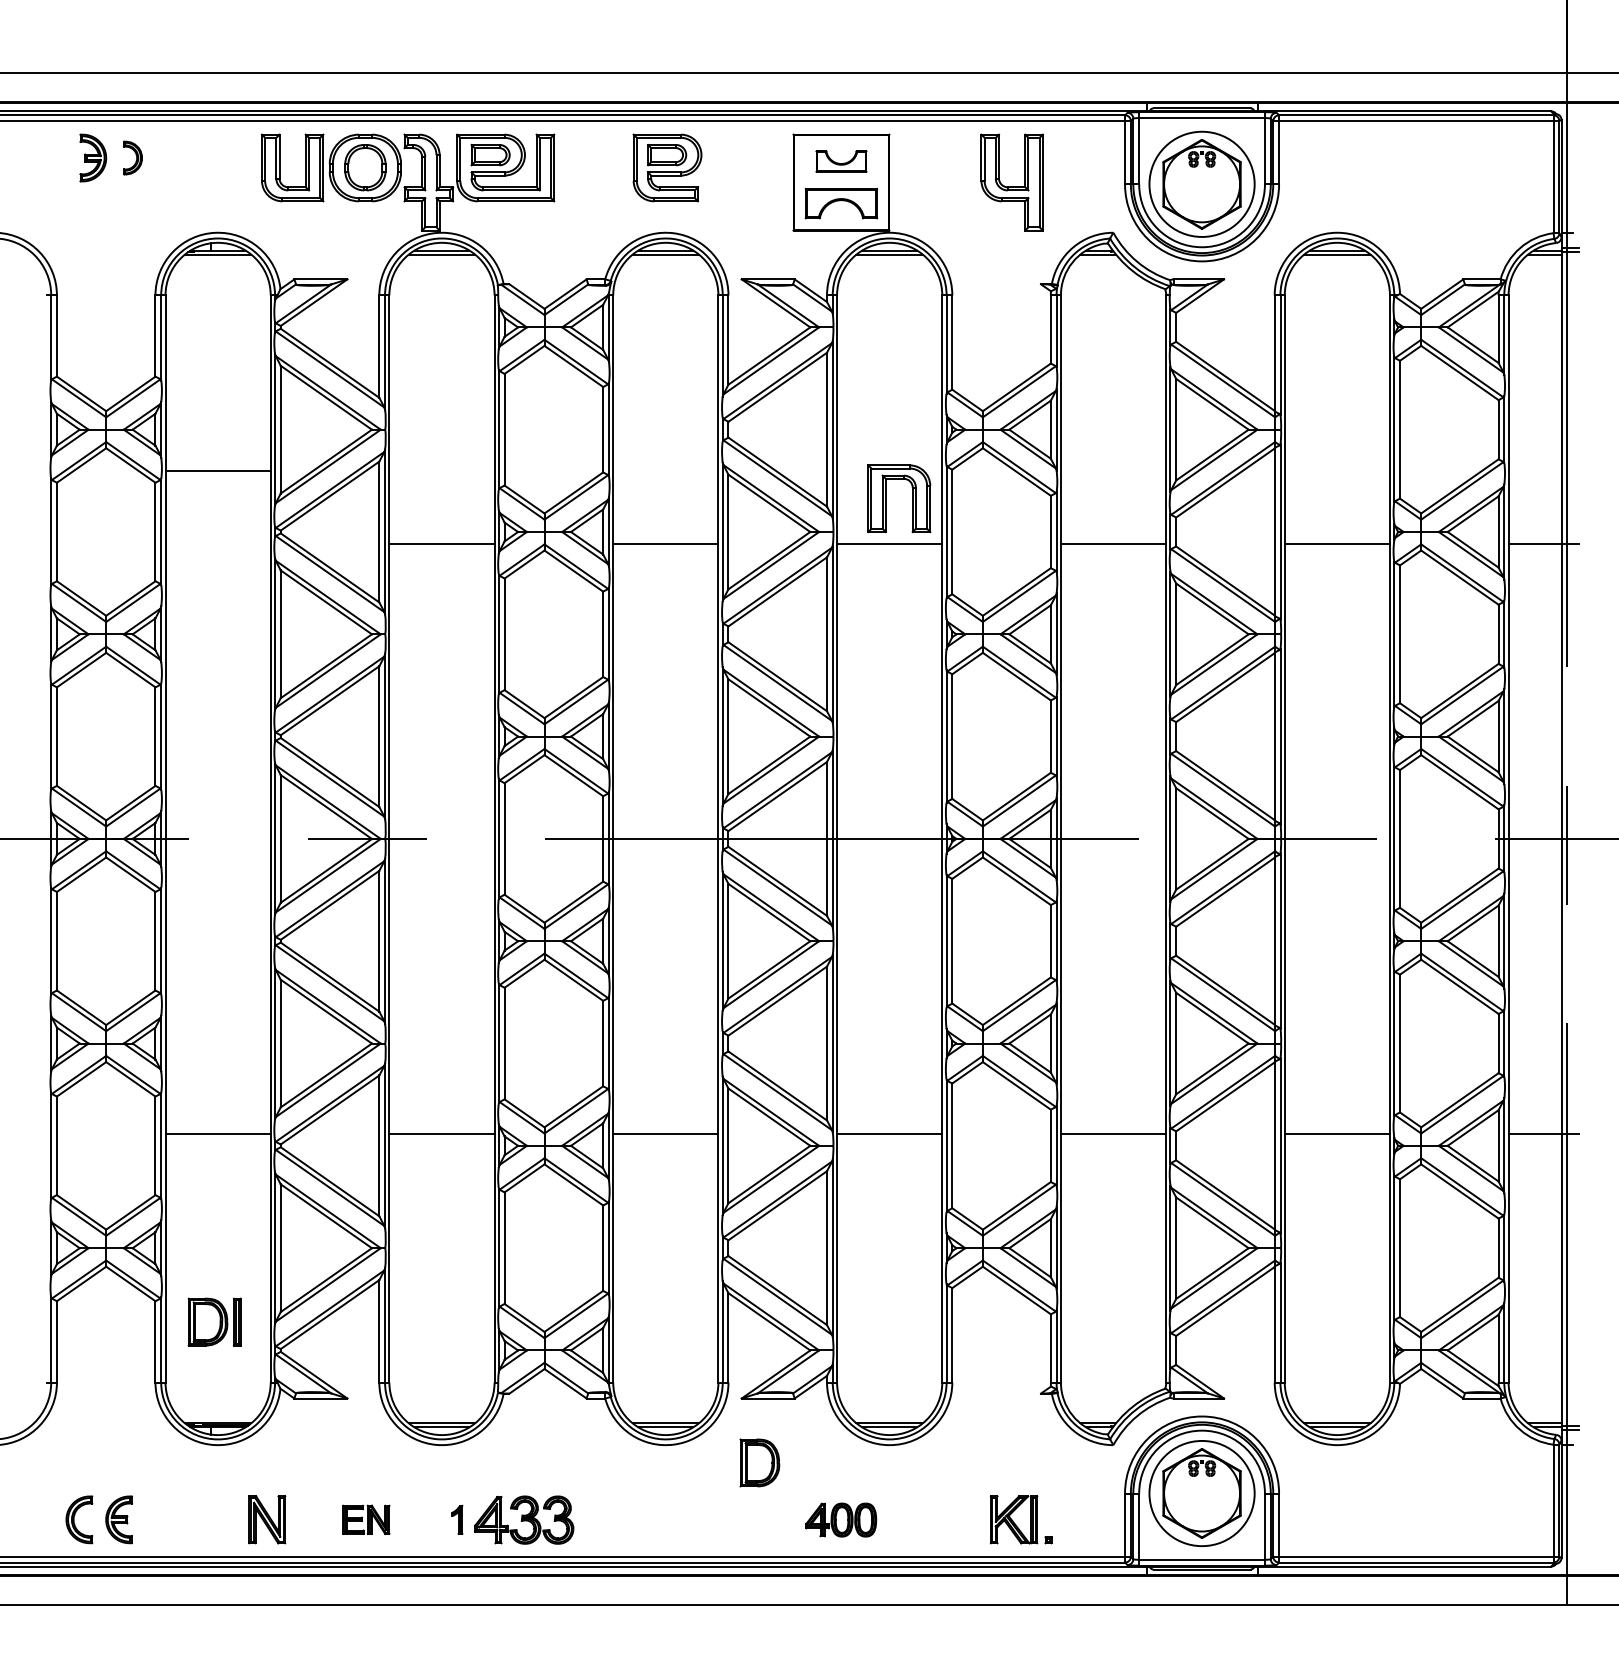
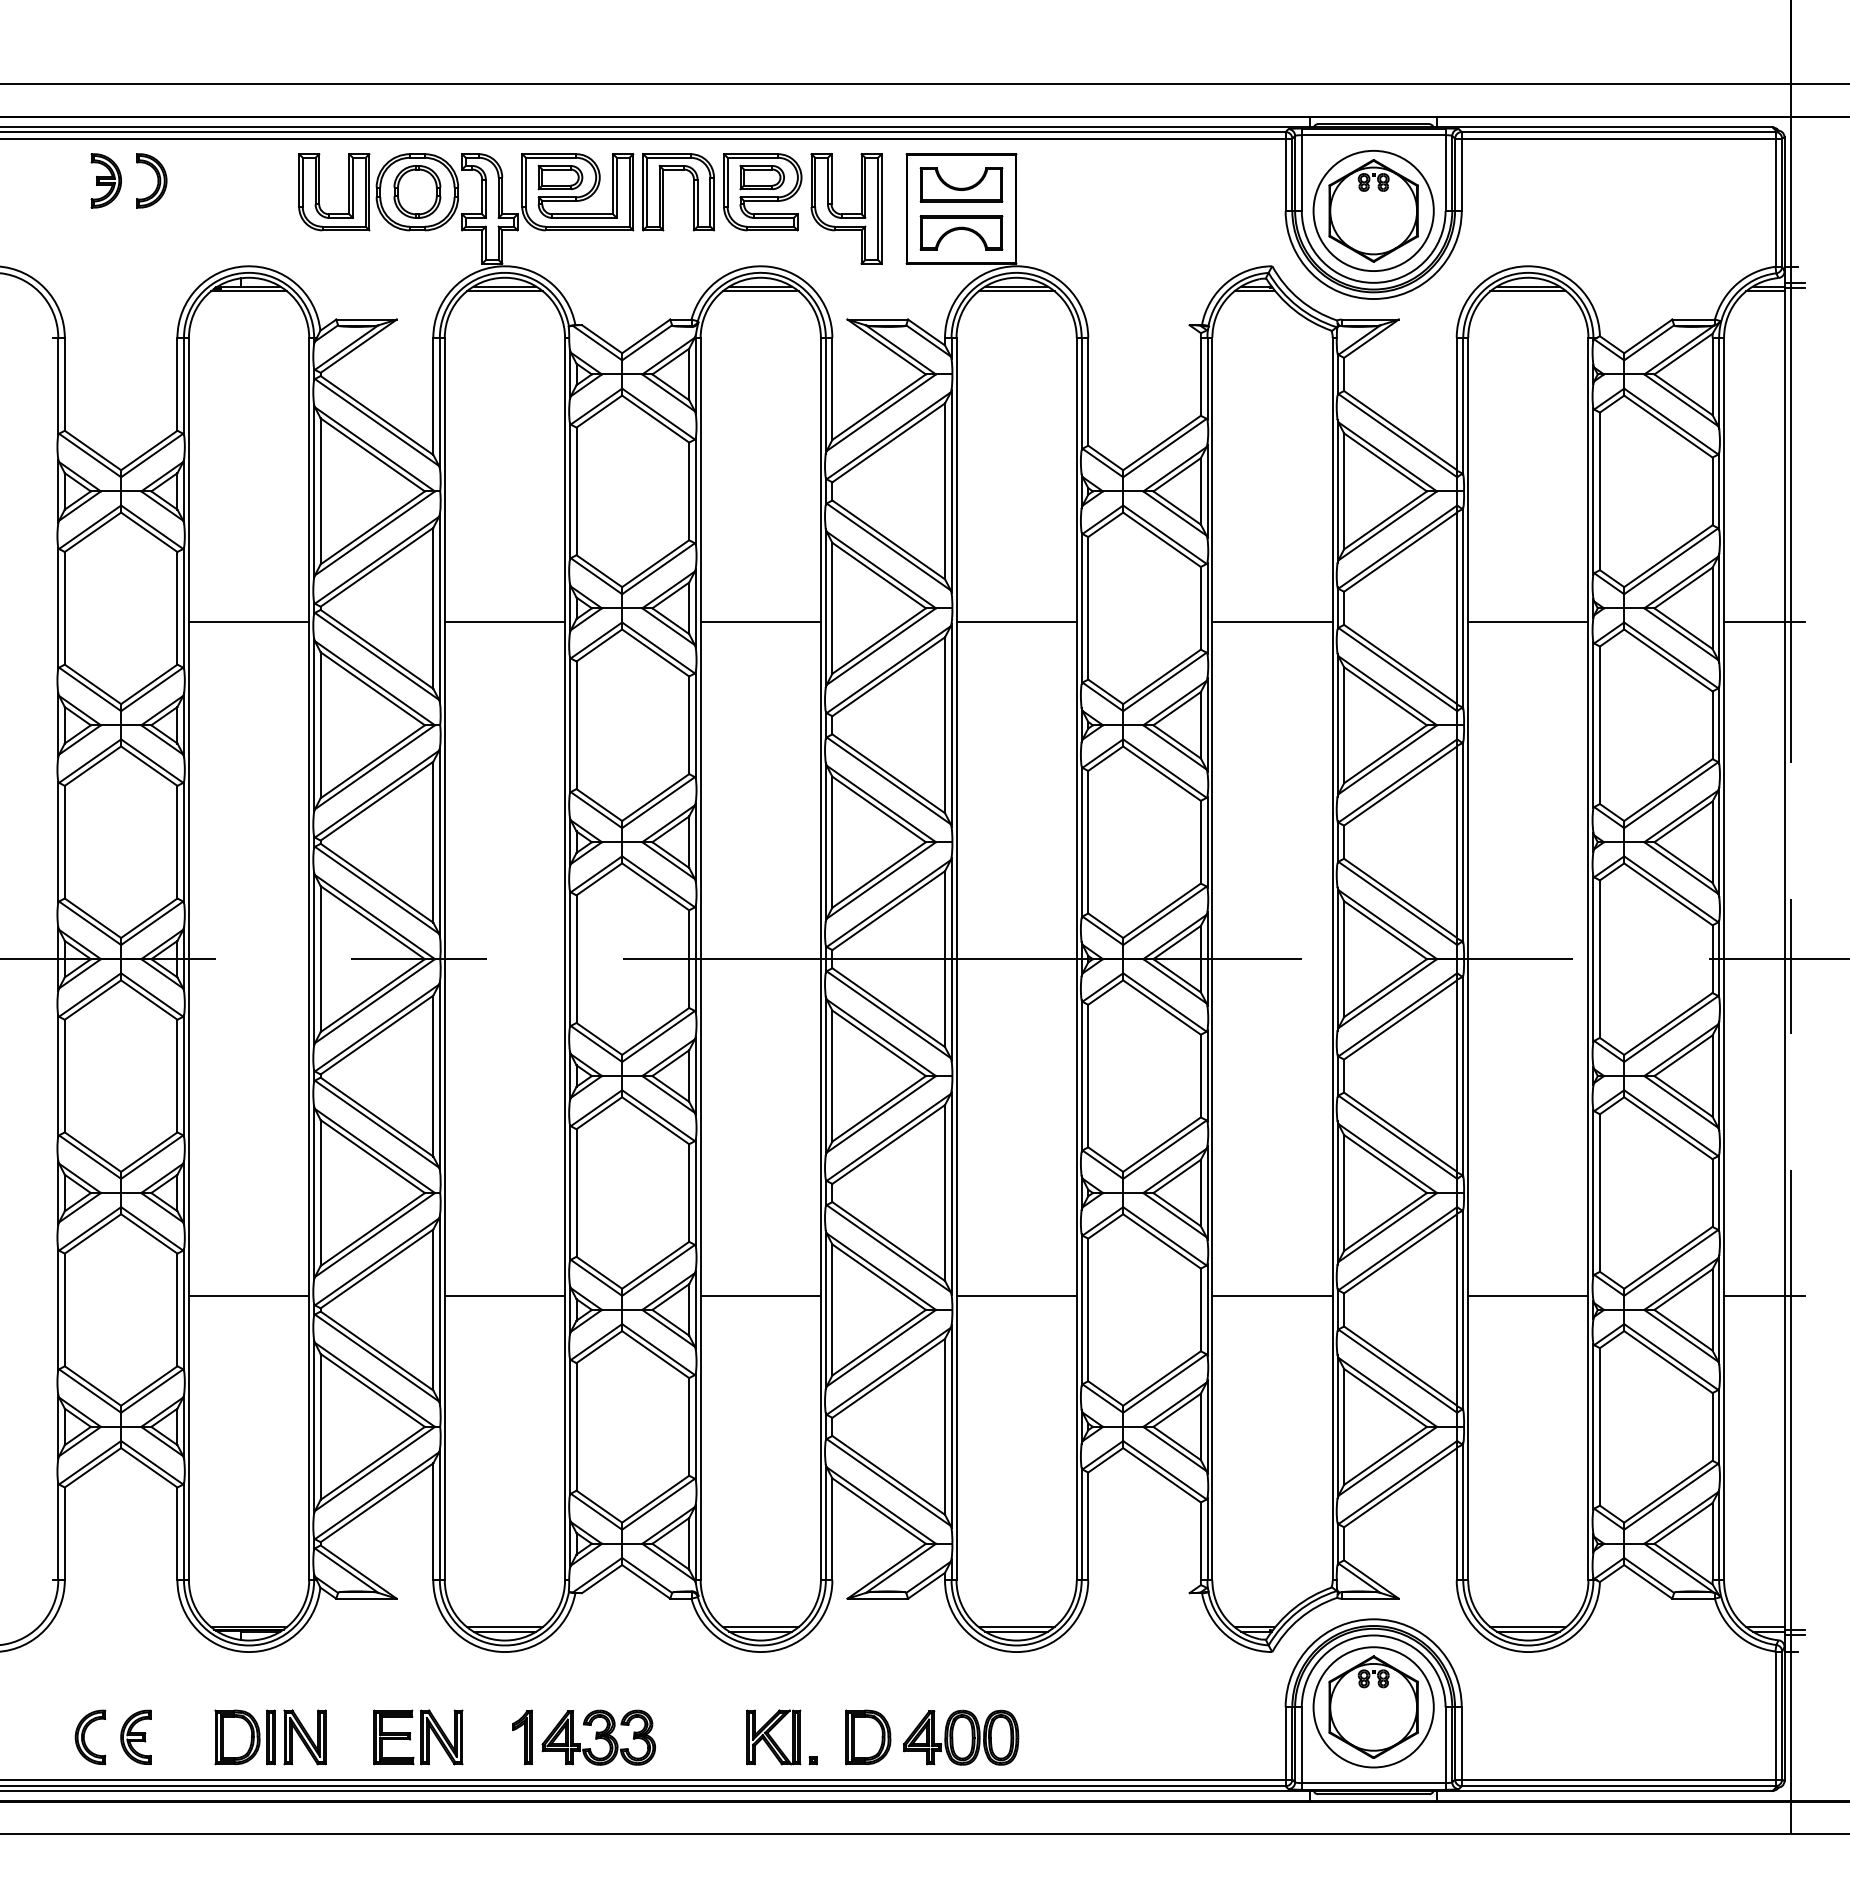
part: (132, 157) -> (151, 180), size x1.43
part: (841, 161) -> (961, 184), size x1.43
part: (1012, 182) -> (846, 208), moved
line: (217, 470) -> (248, 621), moved
part: (886, 498) -> (663, 192), moved
part: (214, 1322) -> (244, 1737), moved
part: (760, 1463) -> (868, 1737), moved
part: (366, 1519) -> (418, 1737), size x1.67
part: (457, 1519) -> (522, 1737), size x1.67
part: (841, 1519) -> (961, 1737), size x1.43
part: (1015, 1523) -> (775, 1741), moved

